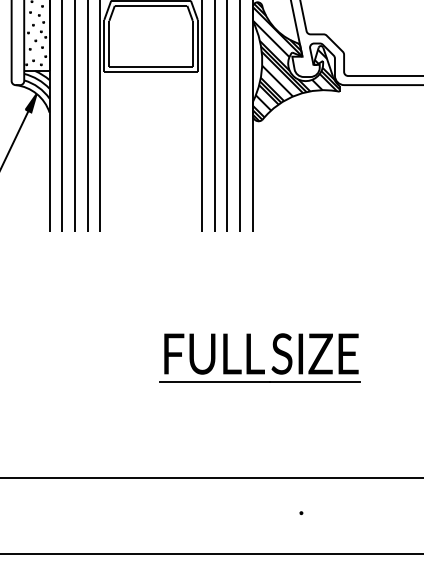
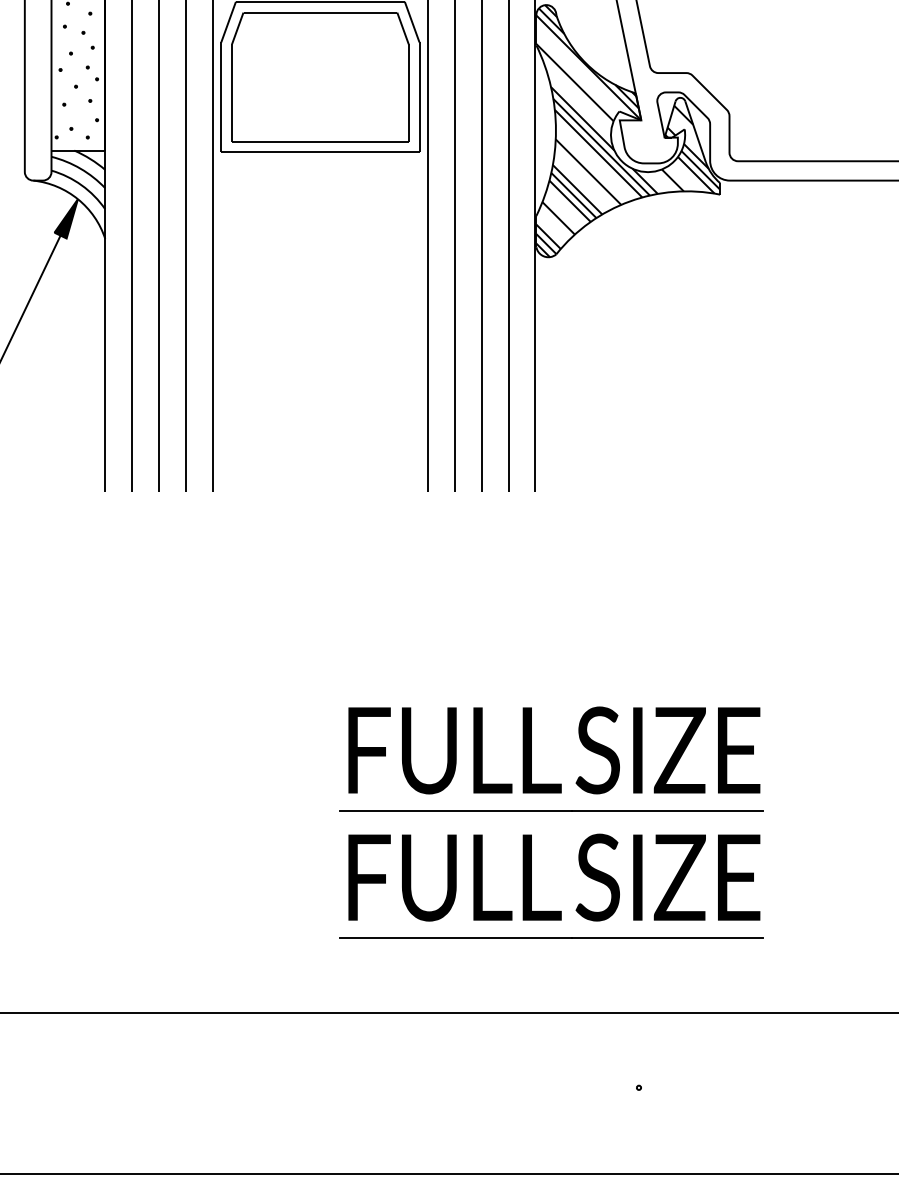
part: (250, 417) -> (531, 885), added

